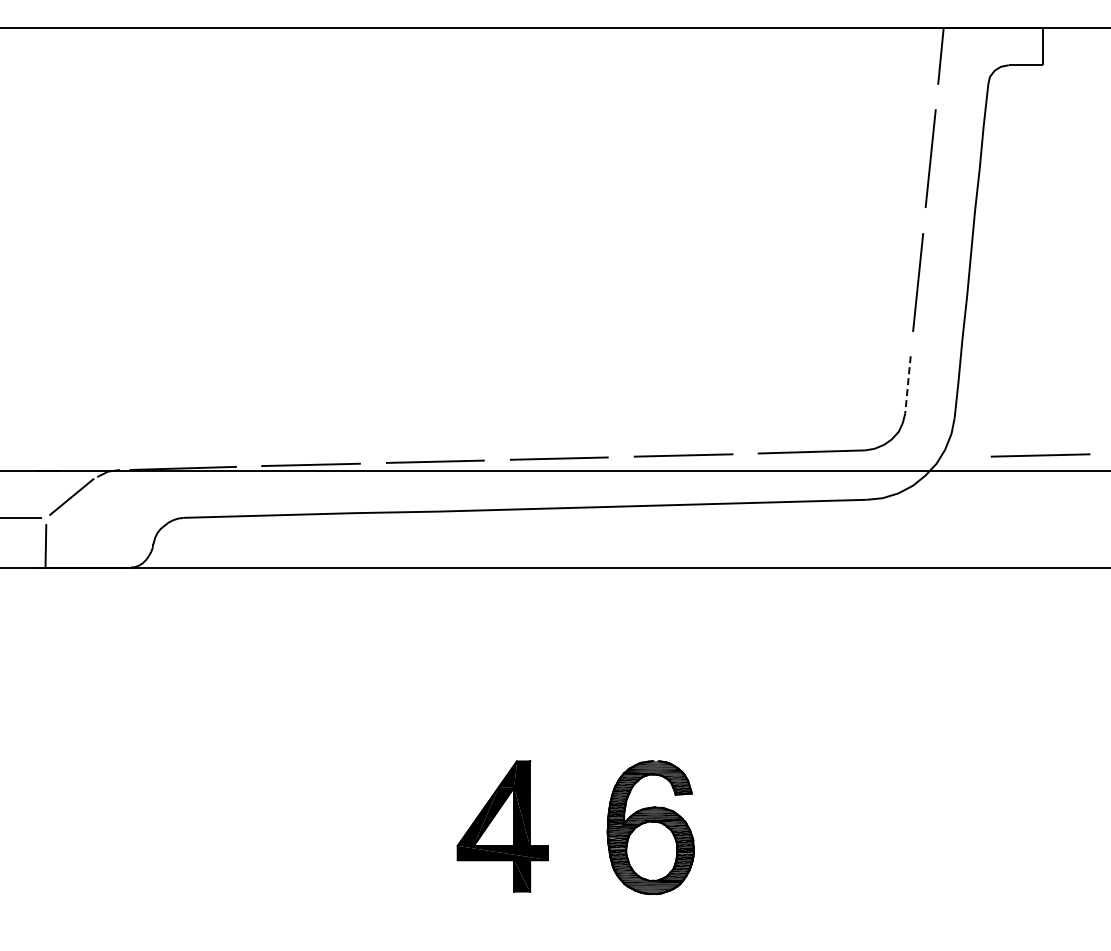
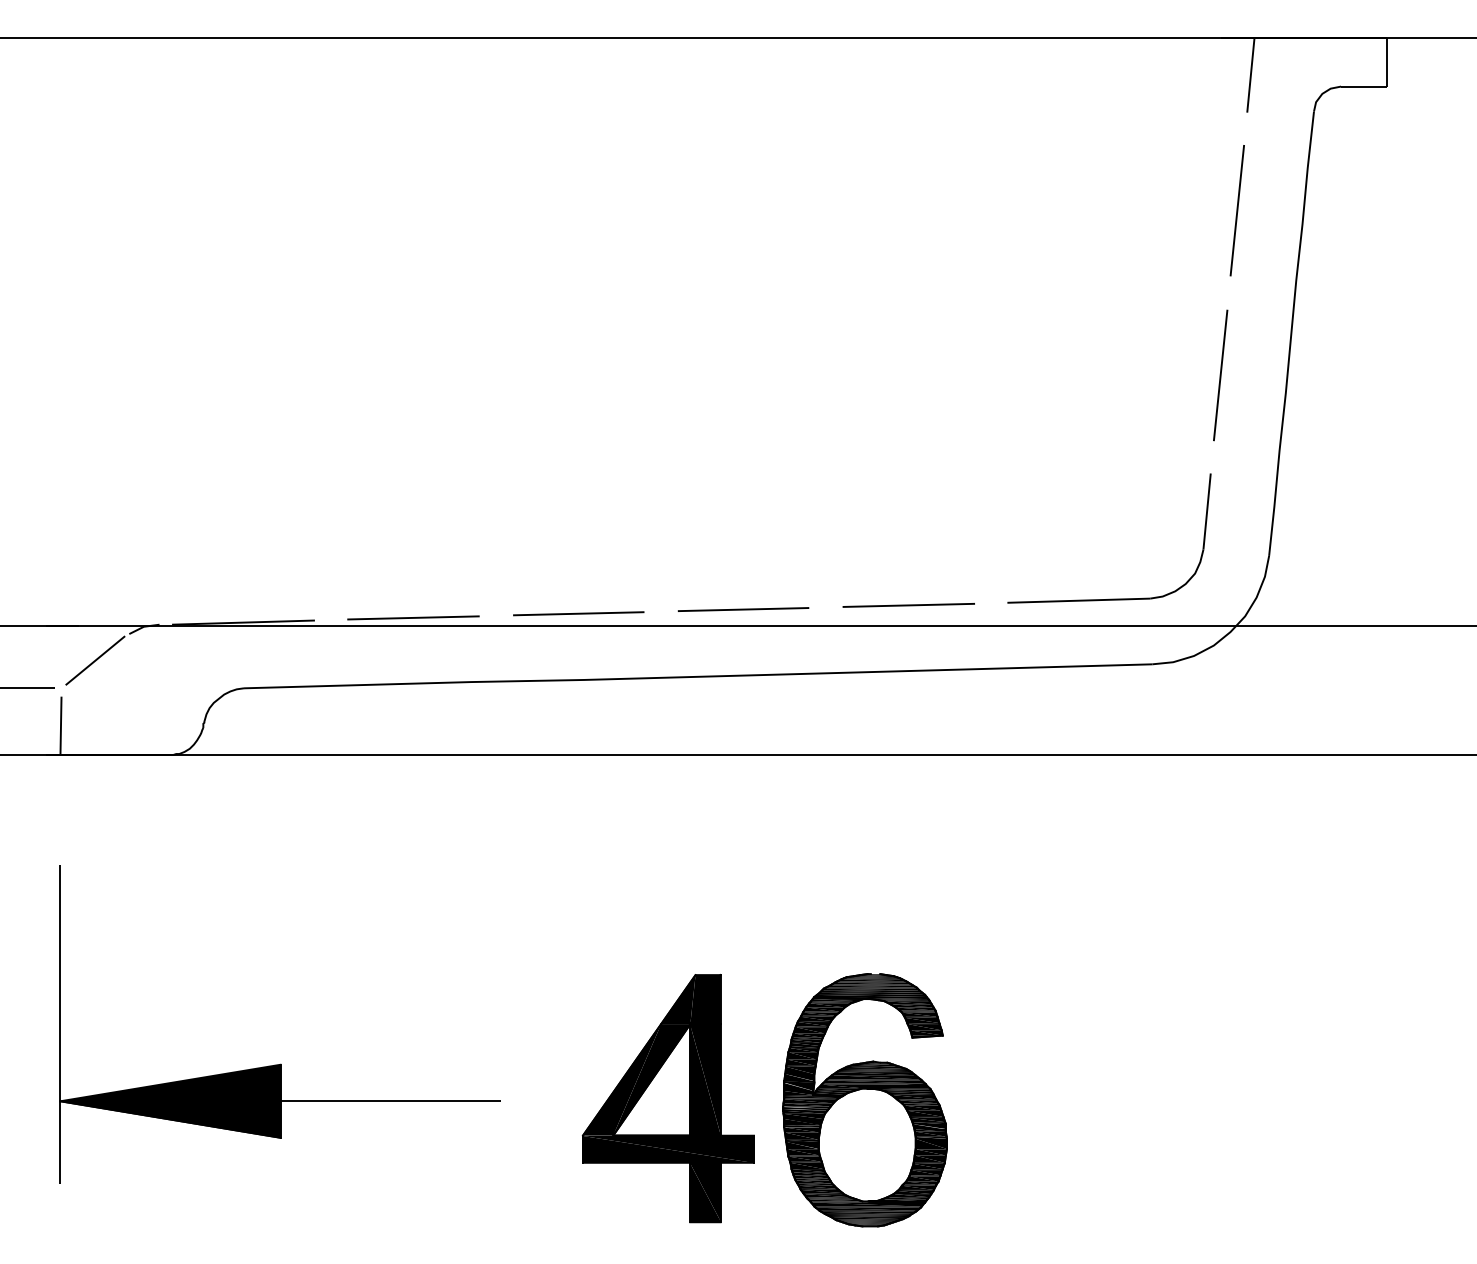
line: (907, 384) -> (1206, 511), dashed -> solid
line: (1040, 455) -> (1383, 605), removed
part: (210, 800) -> (279, 1064), added
part: (502, 826) -> (668, 1098), size x1.43
part: (650, 827) -> (864, 1099), size x1.43

